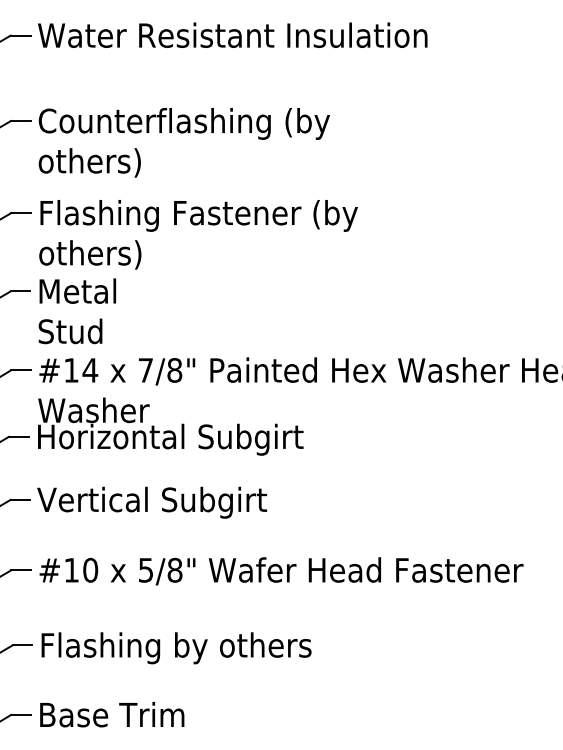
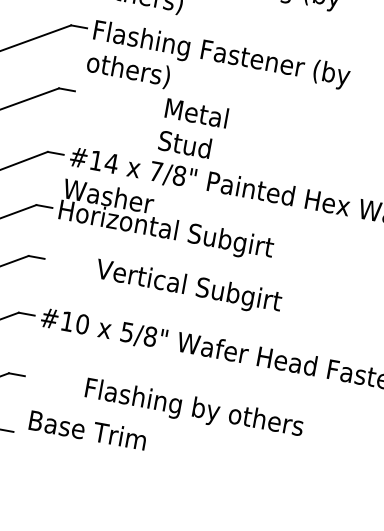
text: (77, 311) -> (193, 129), moved
text: (151, 502) -> (188, 287), moved
text: (176, 648) -> (194, 409), moved
text: (112, 714) -> (88, 430), moved

